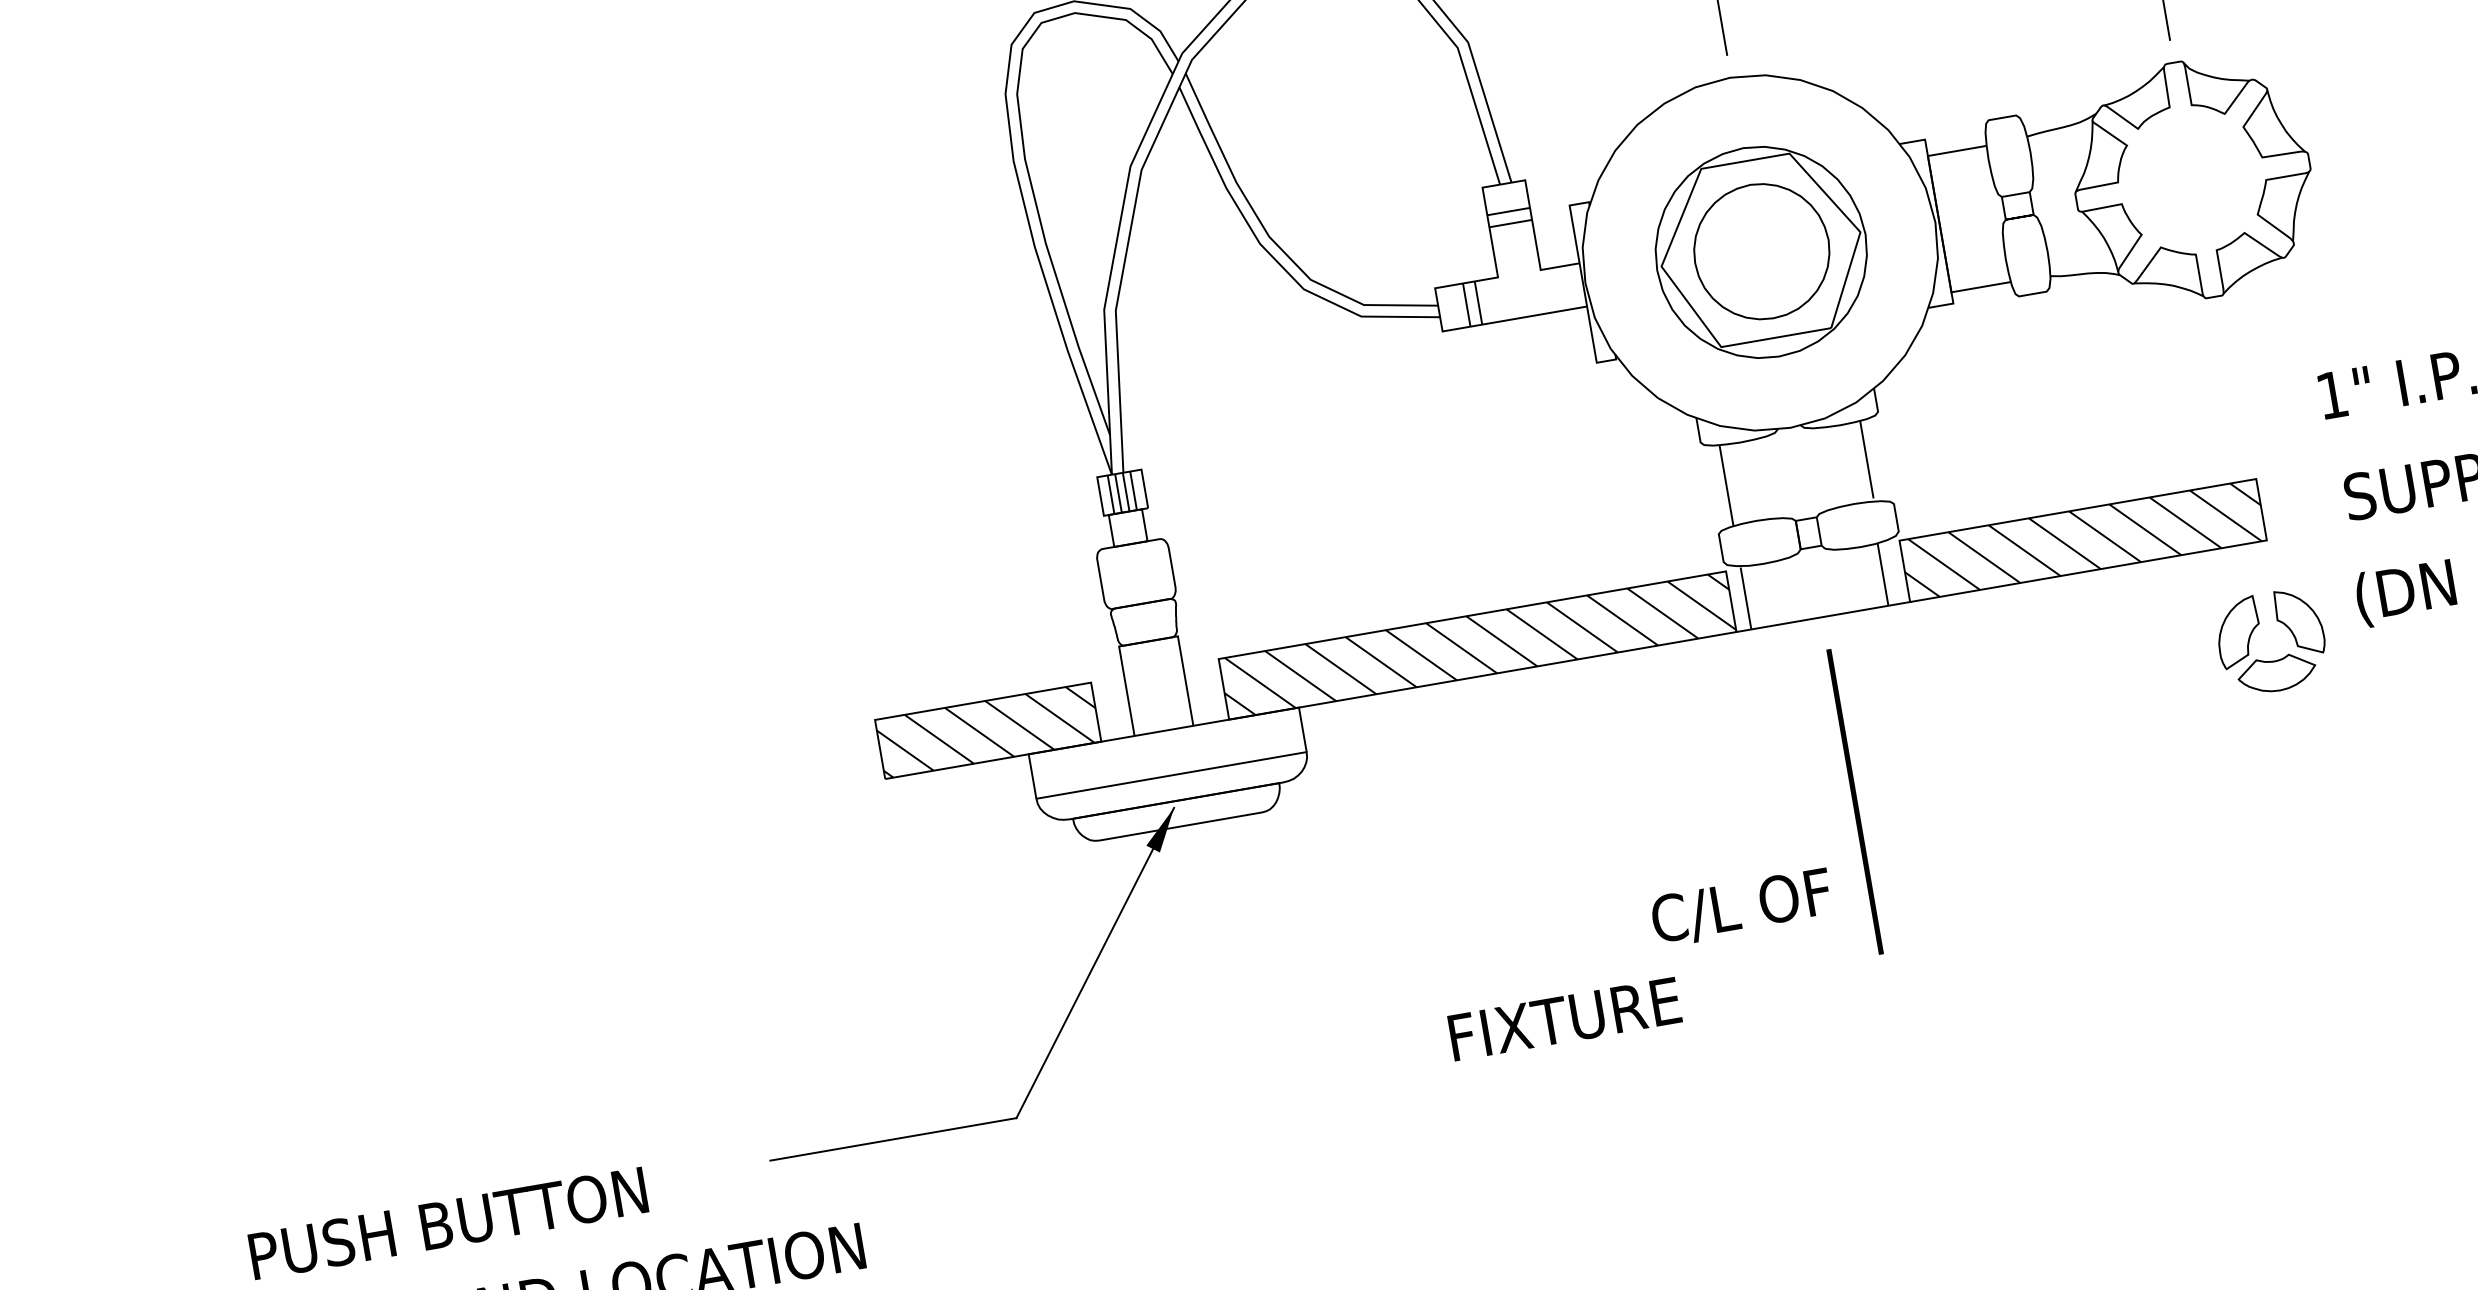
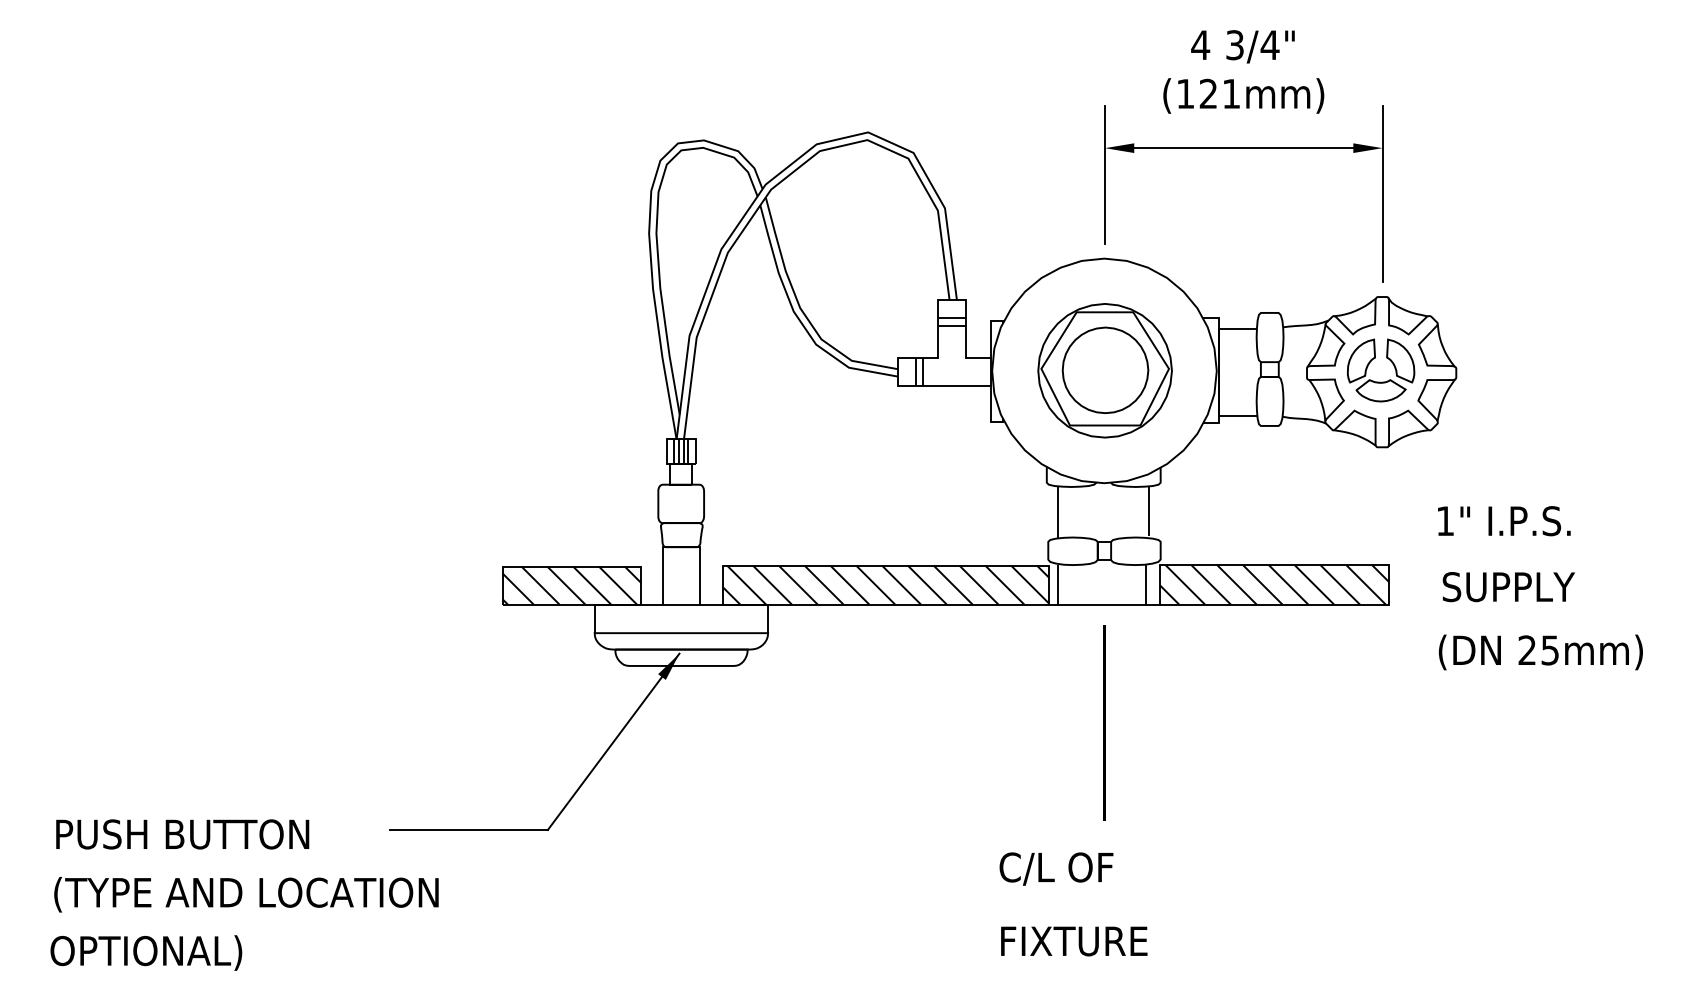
part: (2275, 659) -> (1381, 381), moved
text: (1741, 907) -> (1056, 868), moved
text: (1565, 1019) -> (1074, 941), moved

